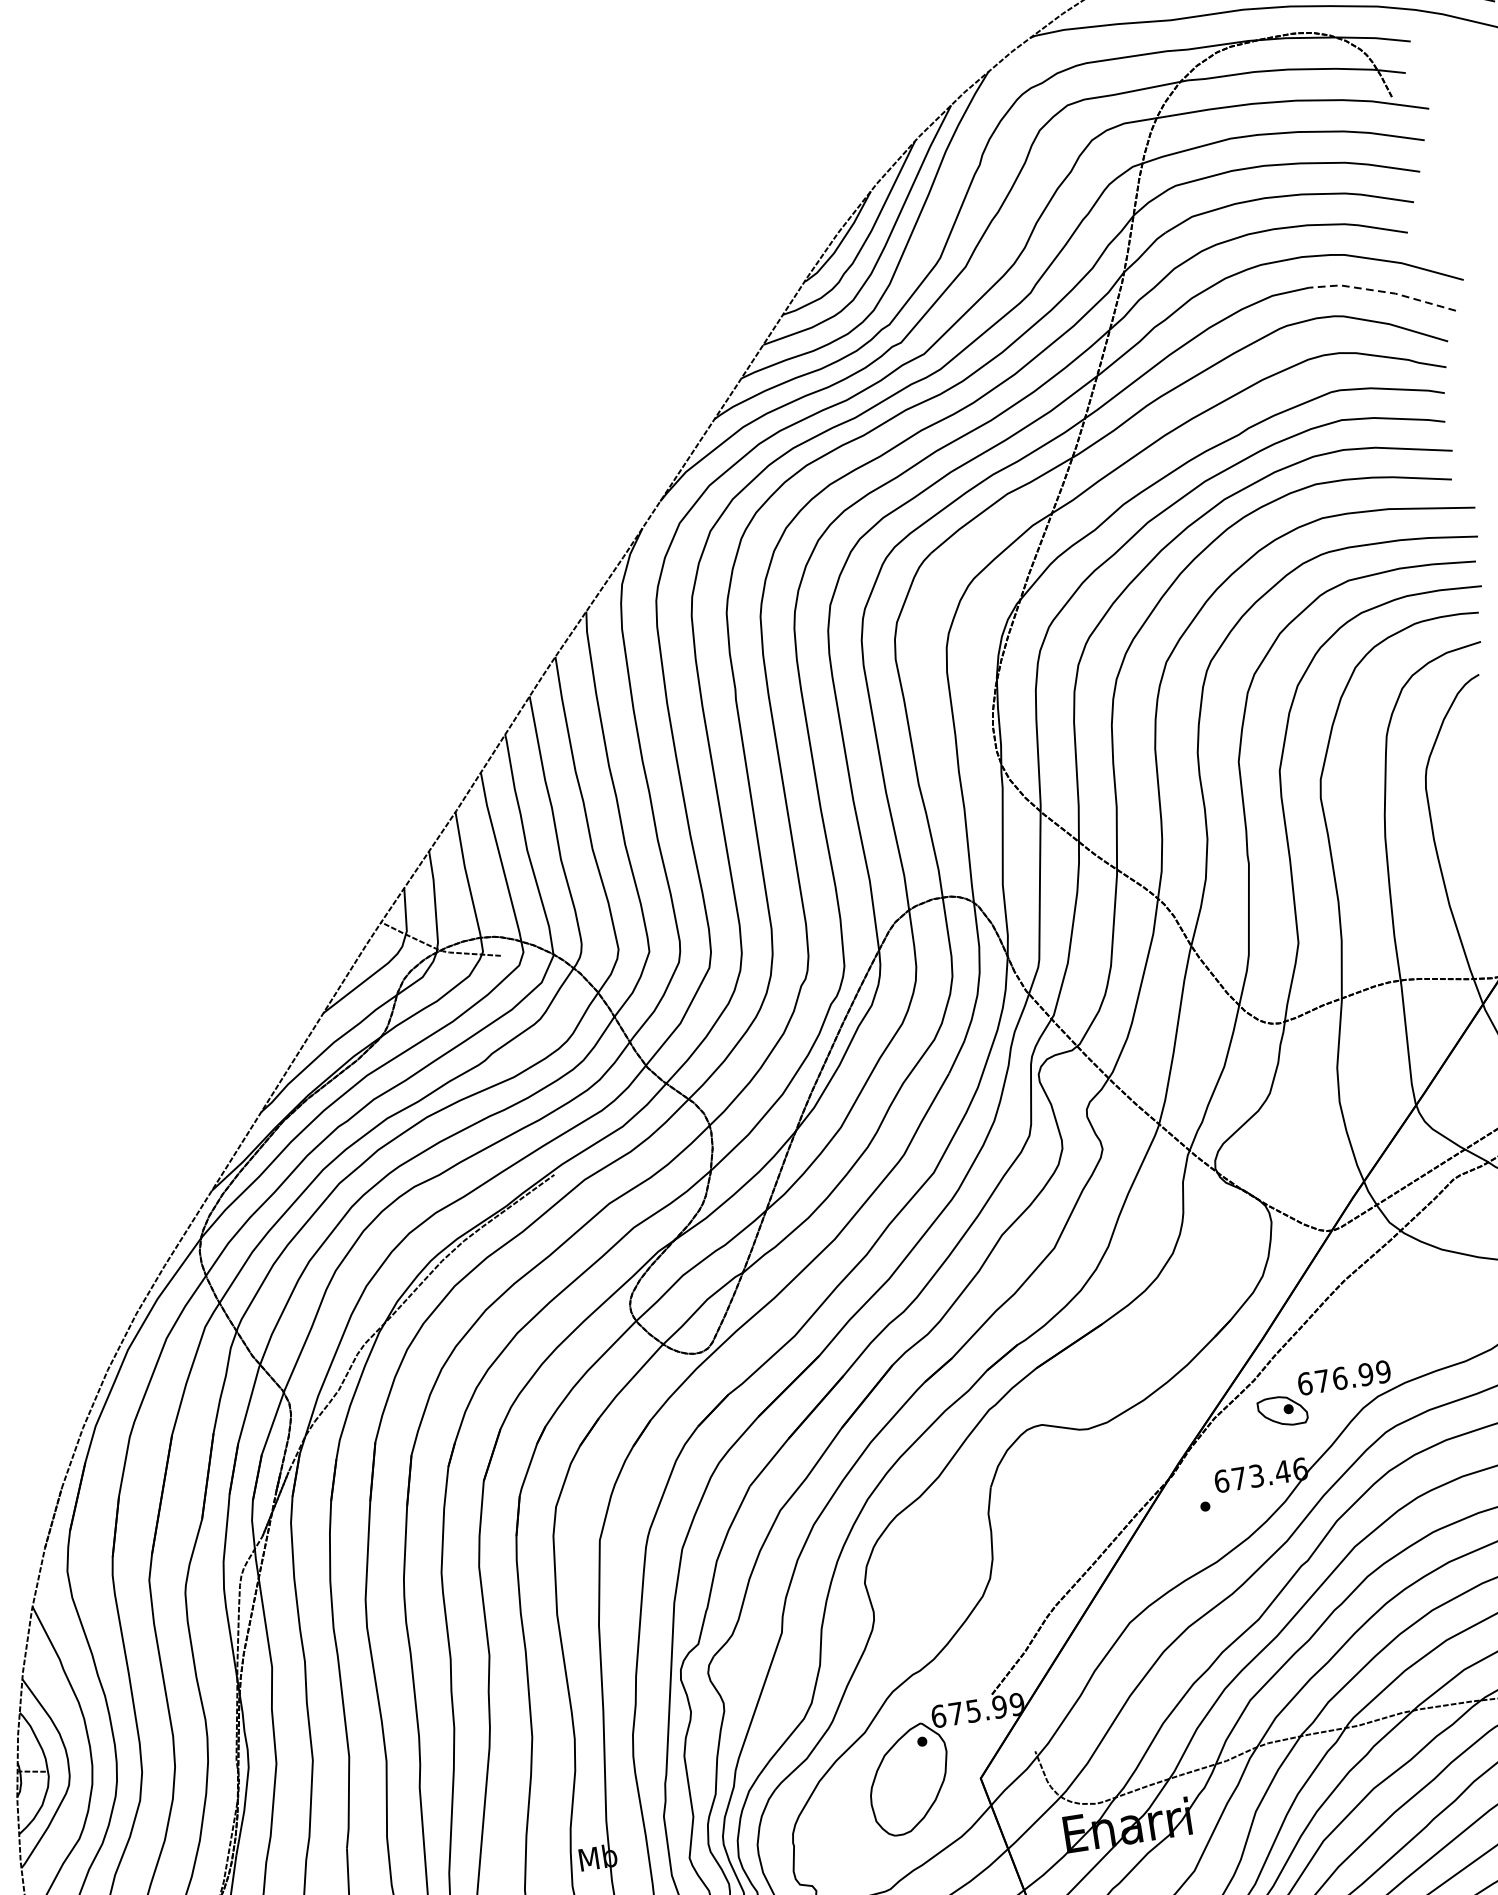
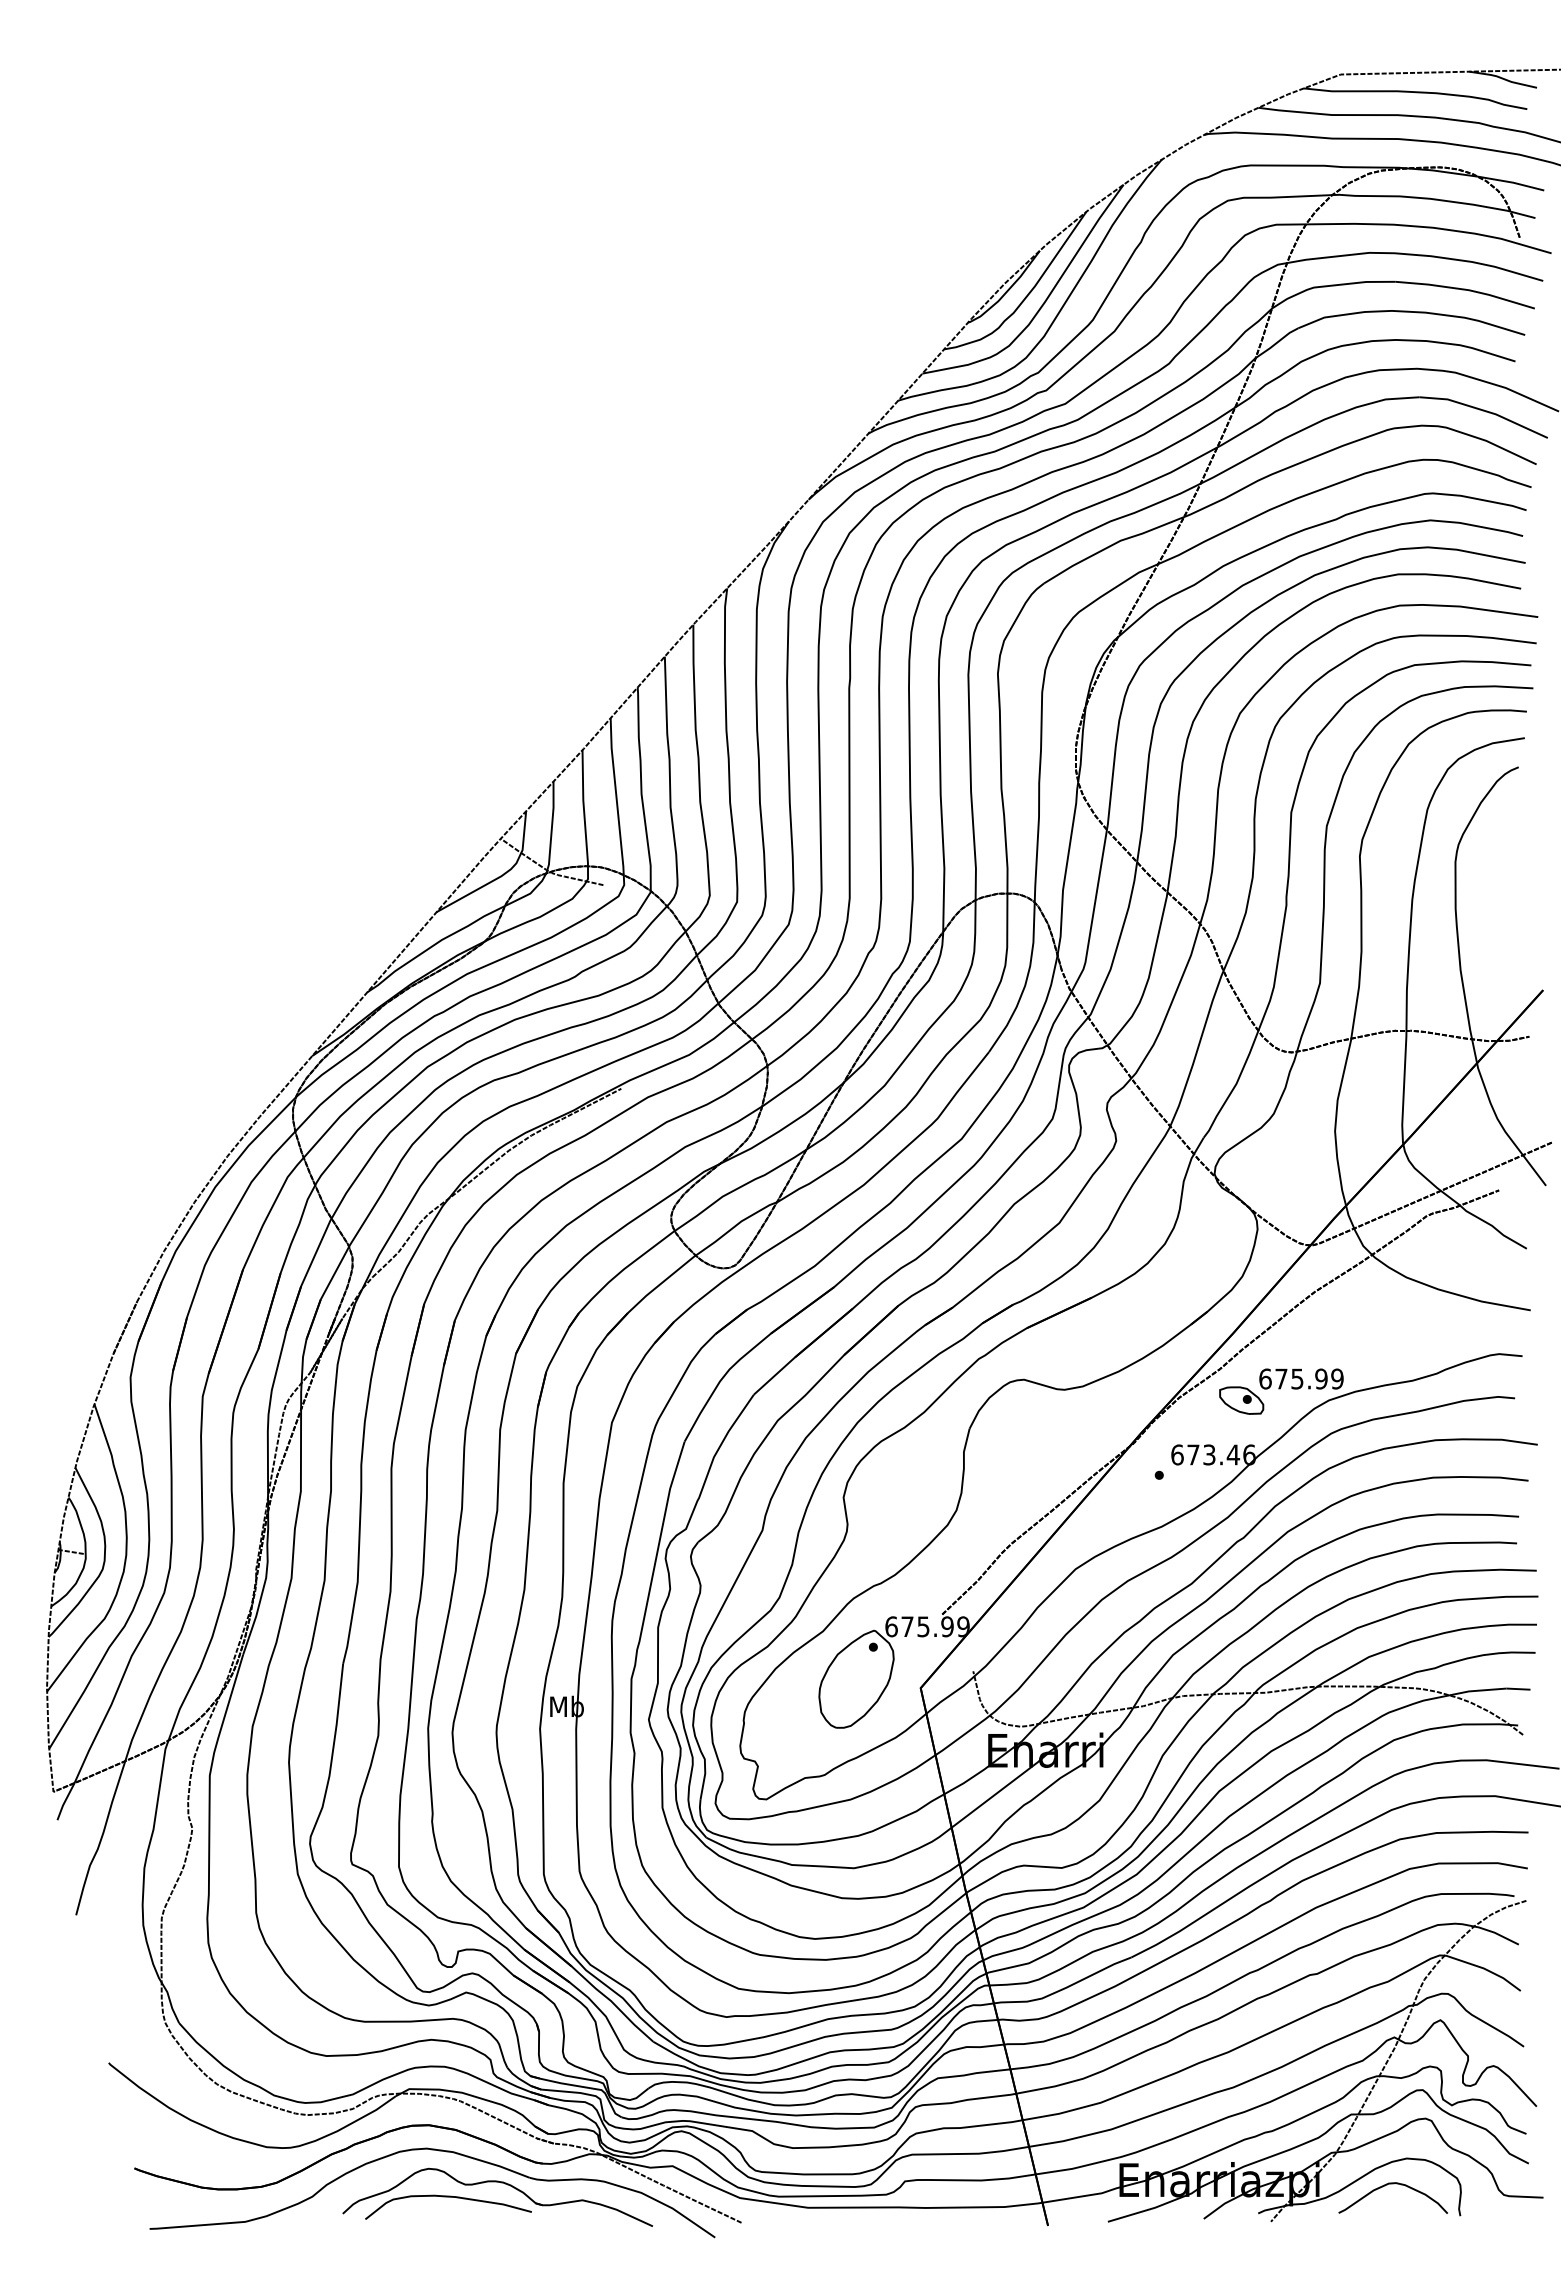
line: (1382, 291) -> (1484, 410), dashed -> solid
text: (1339, 1377) -> (1297, 1378), 676.99 -> 675.99

